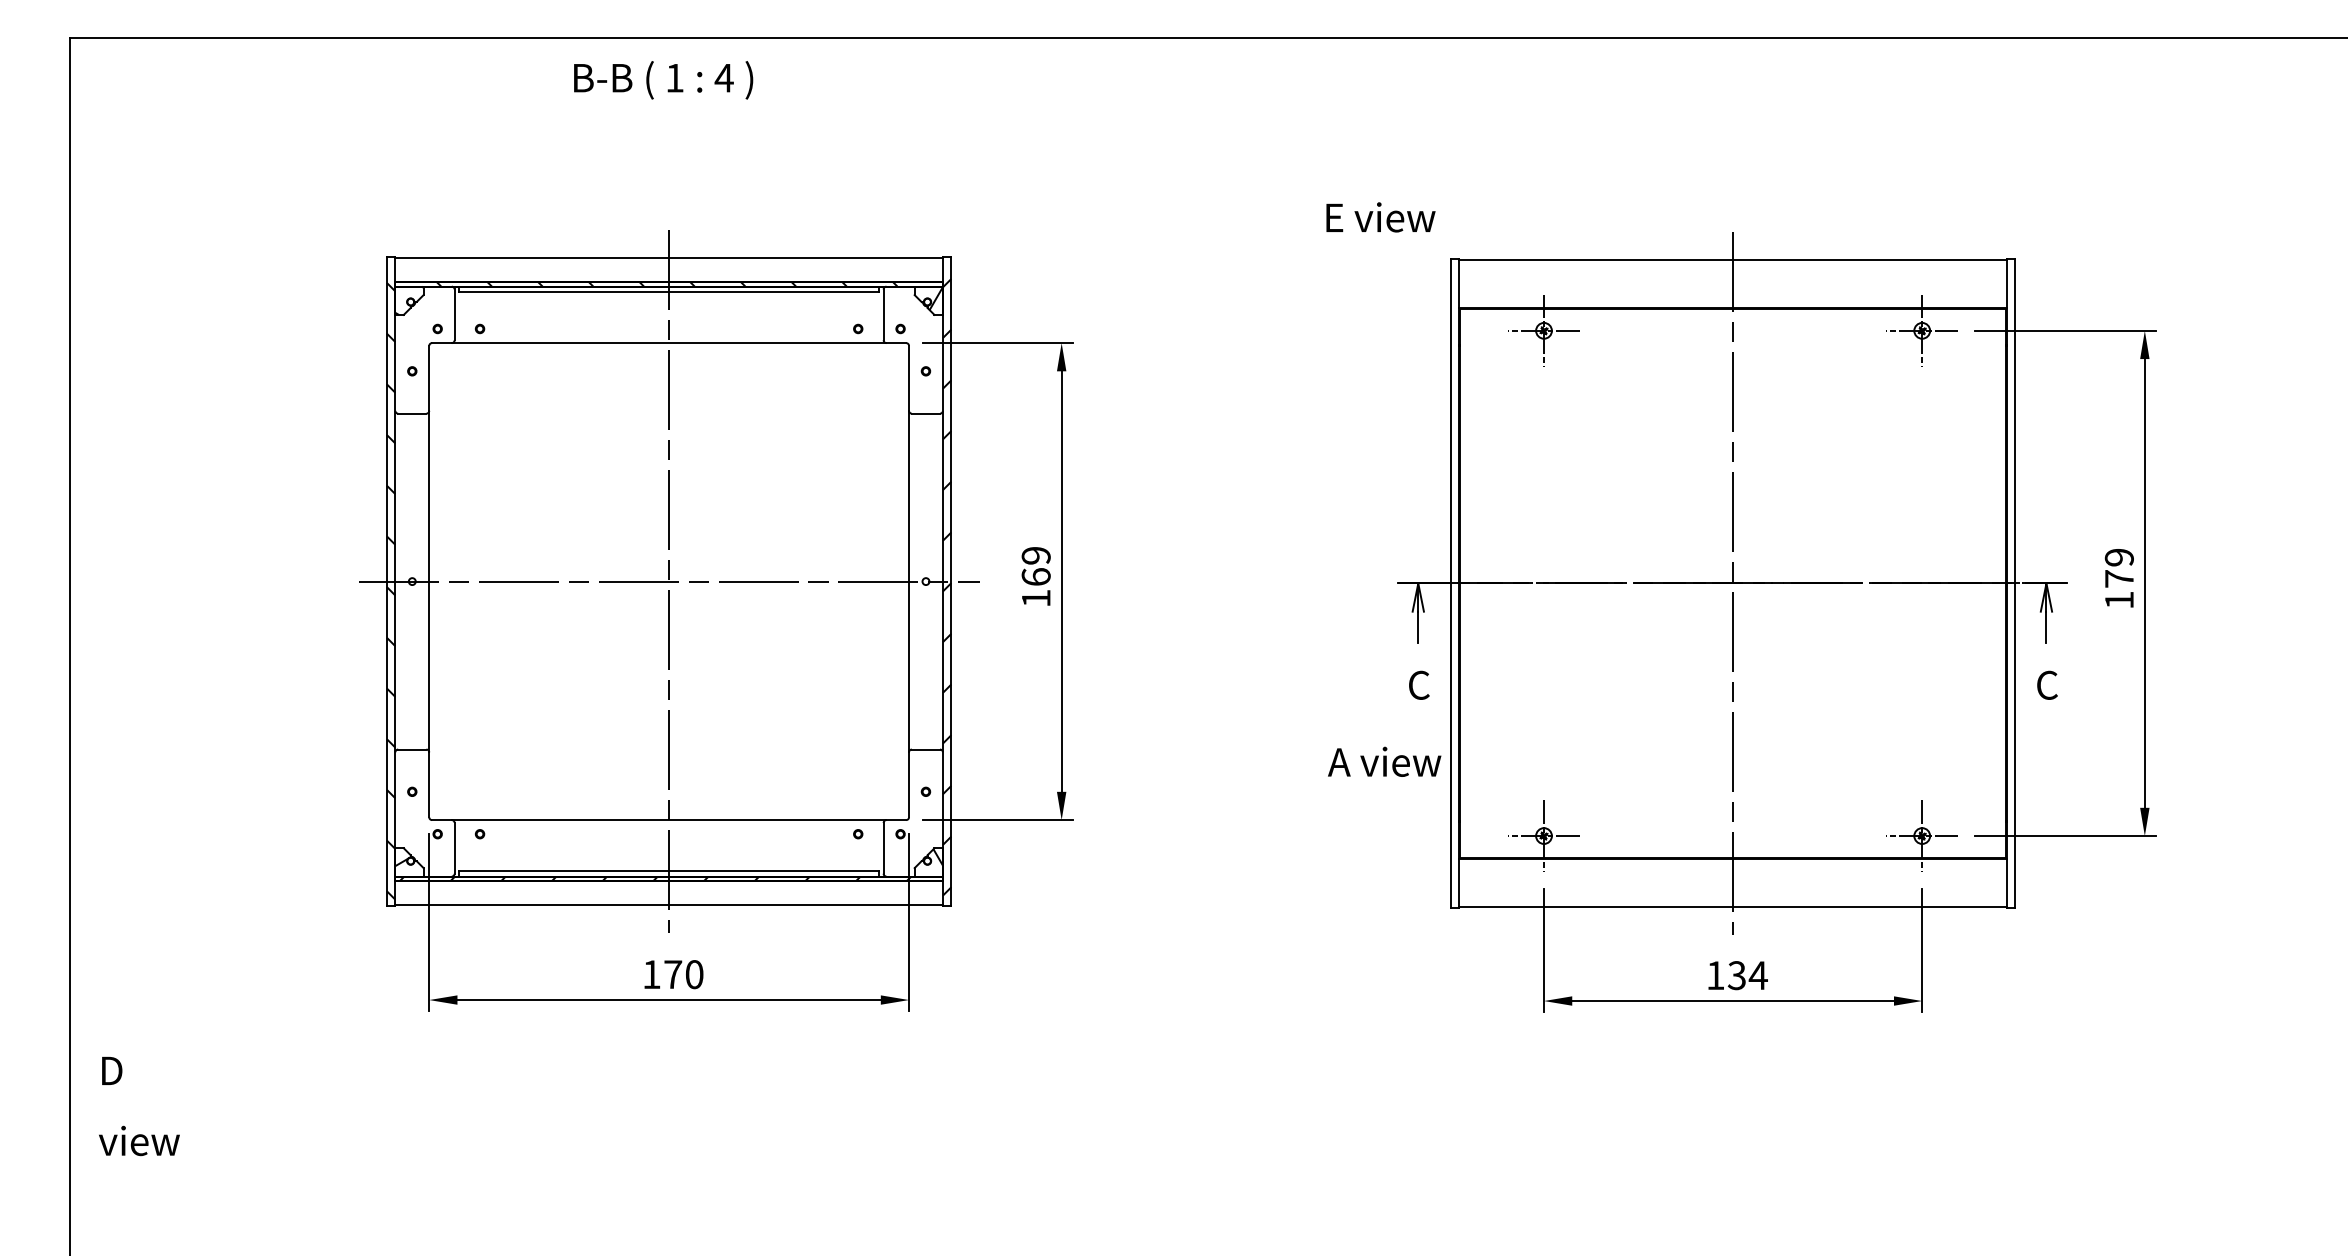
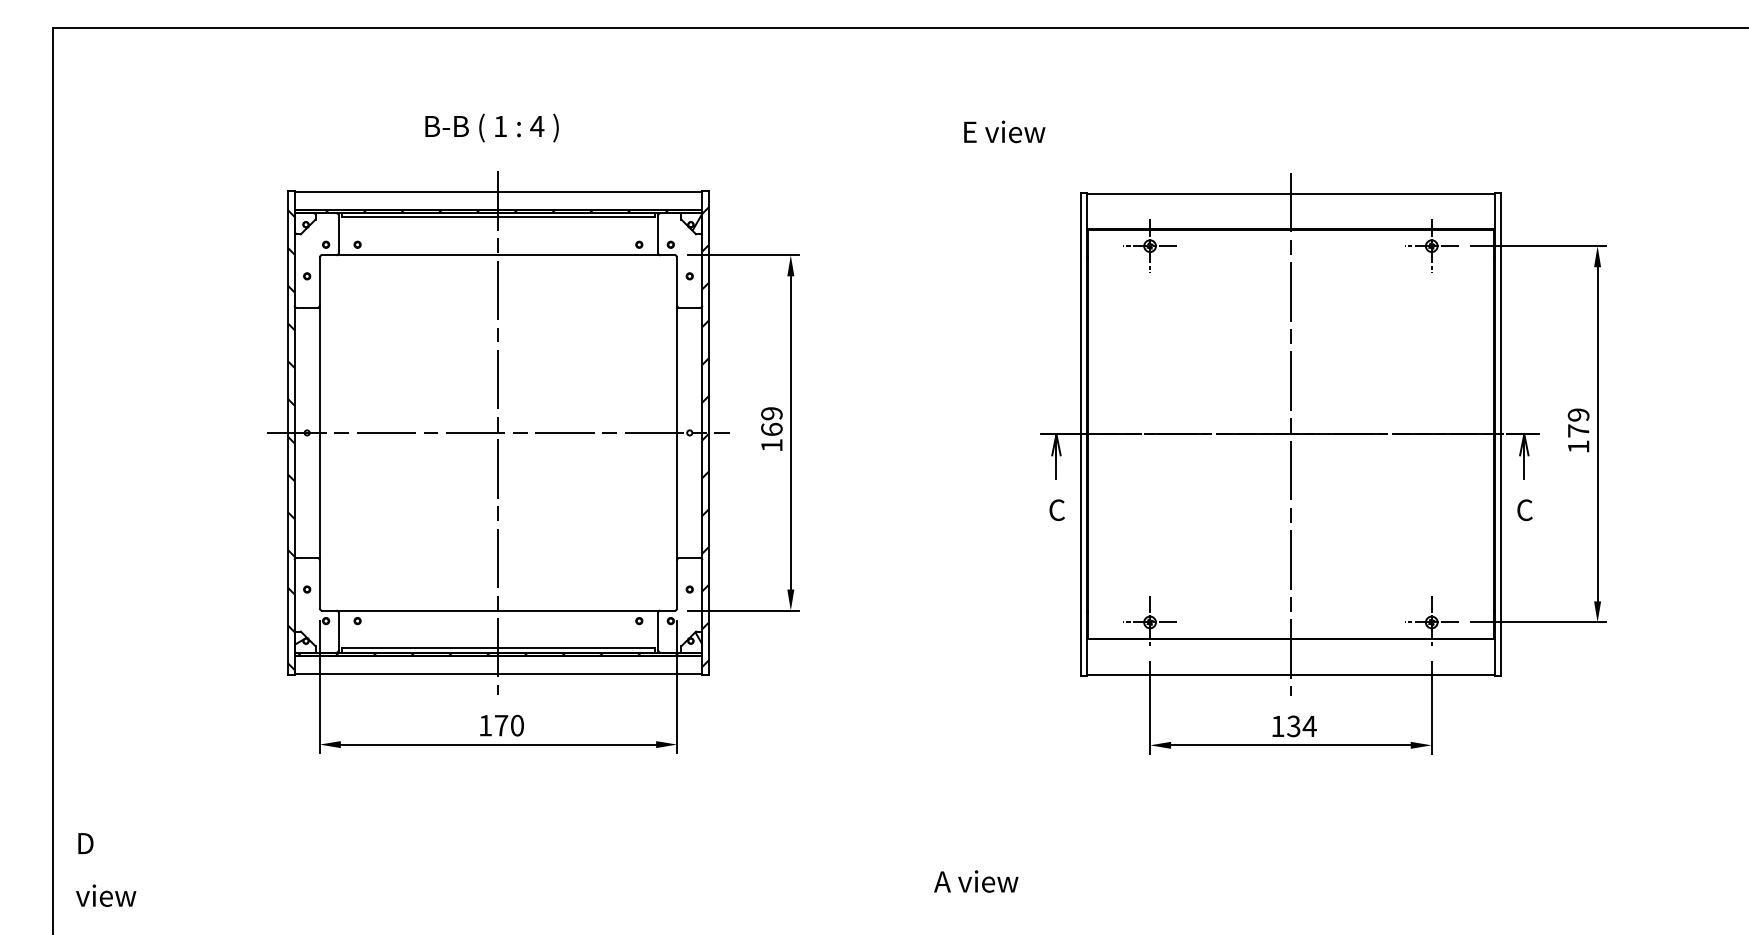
text: (663, 80) -> (492, 128), moved
text: (1380, 217) -> (1004, 131), moved
text: (1384, 761) -> (976, 881), moved
text: (139, 1106) -> (106, 870), moved

